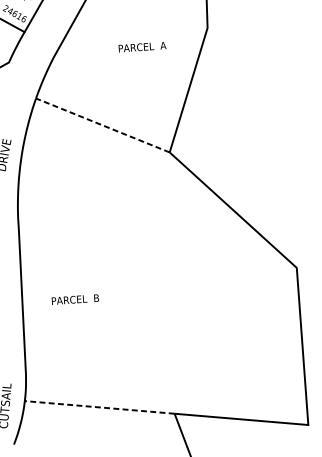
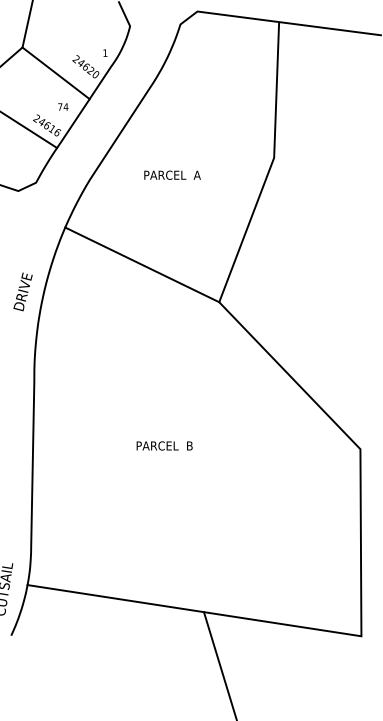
text: (142, 46) -> (172, 174), moved
line: (103, 125) -> (142, 264), dashed -> solid
text: (75, 299) -> (164, 445), moved
line: (99, 407) -> (115, 598), dashed -> solid

